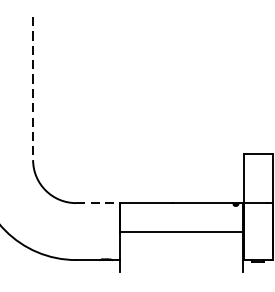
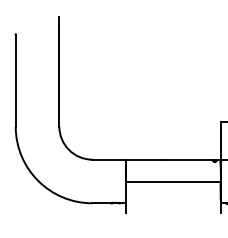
line: (33, 88) -> (59, 71), dashed -> solid
line: (98, 202) -> (109, 159), dashed -> solid

